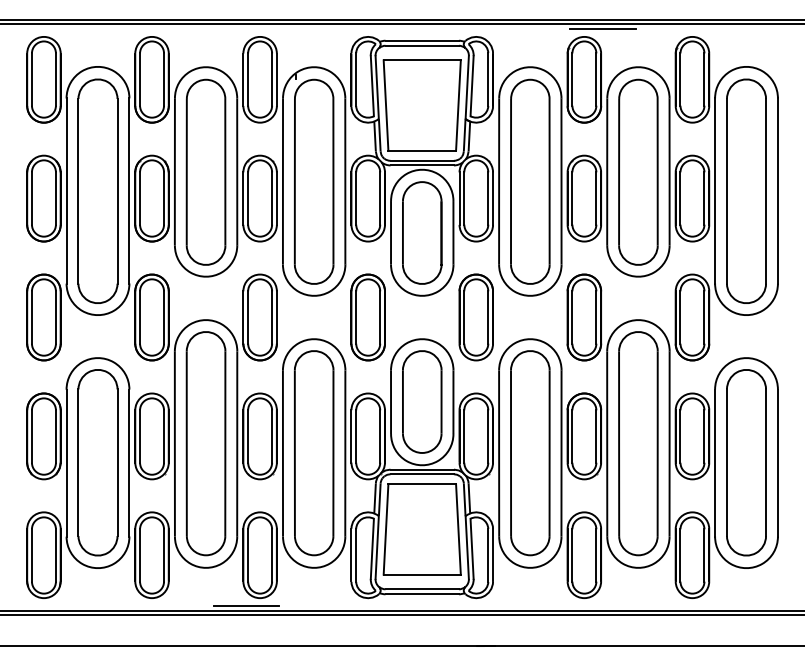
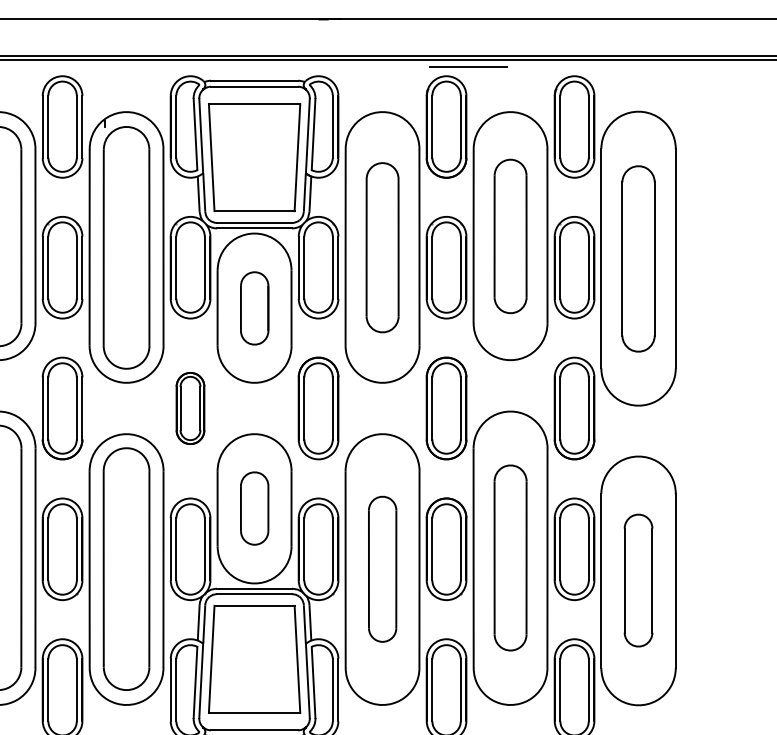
part: (638, 171) -> (510, 235), size x0.7
part: (530, 181) -> (382, 247), size x0.7
part: (746, 190) -> (638, 258), size x0.7
part: (422, 232) -> (254, 307), size x0.6
part: (367, 317) -> (189, 408), size x0.7
part: (422, 401) -> (254, 507), size x0.6
part: (638, 443) -> (510, 557), size x0.7
part: (530, 453) -> (382, 569), size x0.6
part: (746, 462) -> (638, 580), size x0.6

